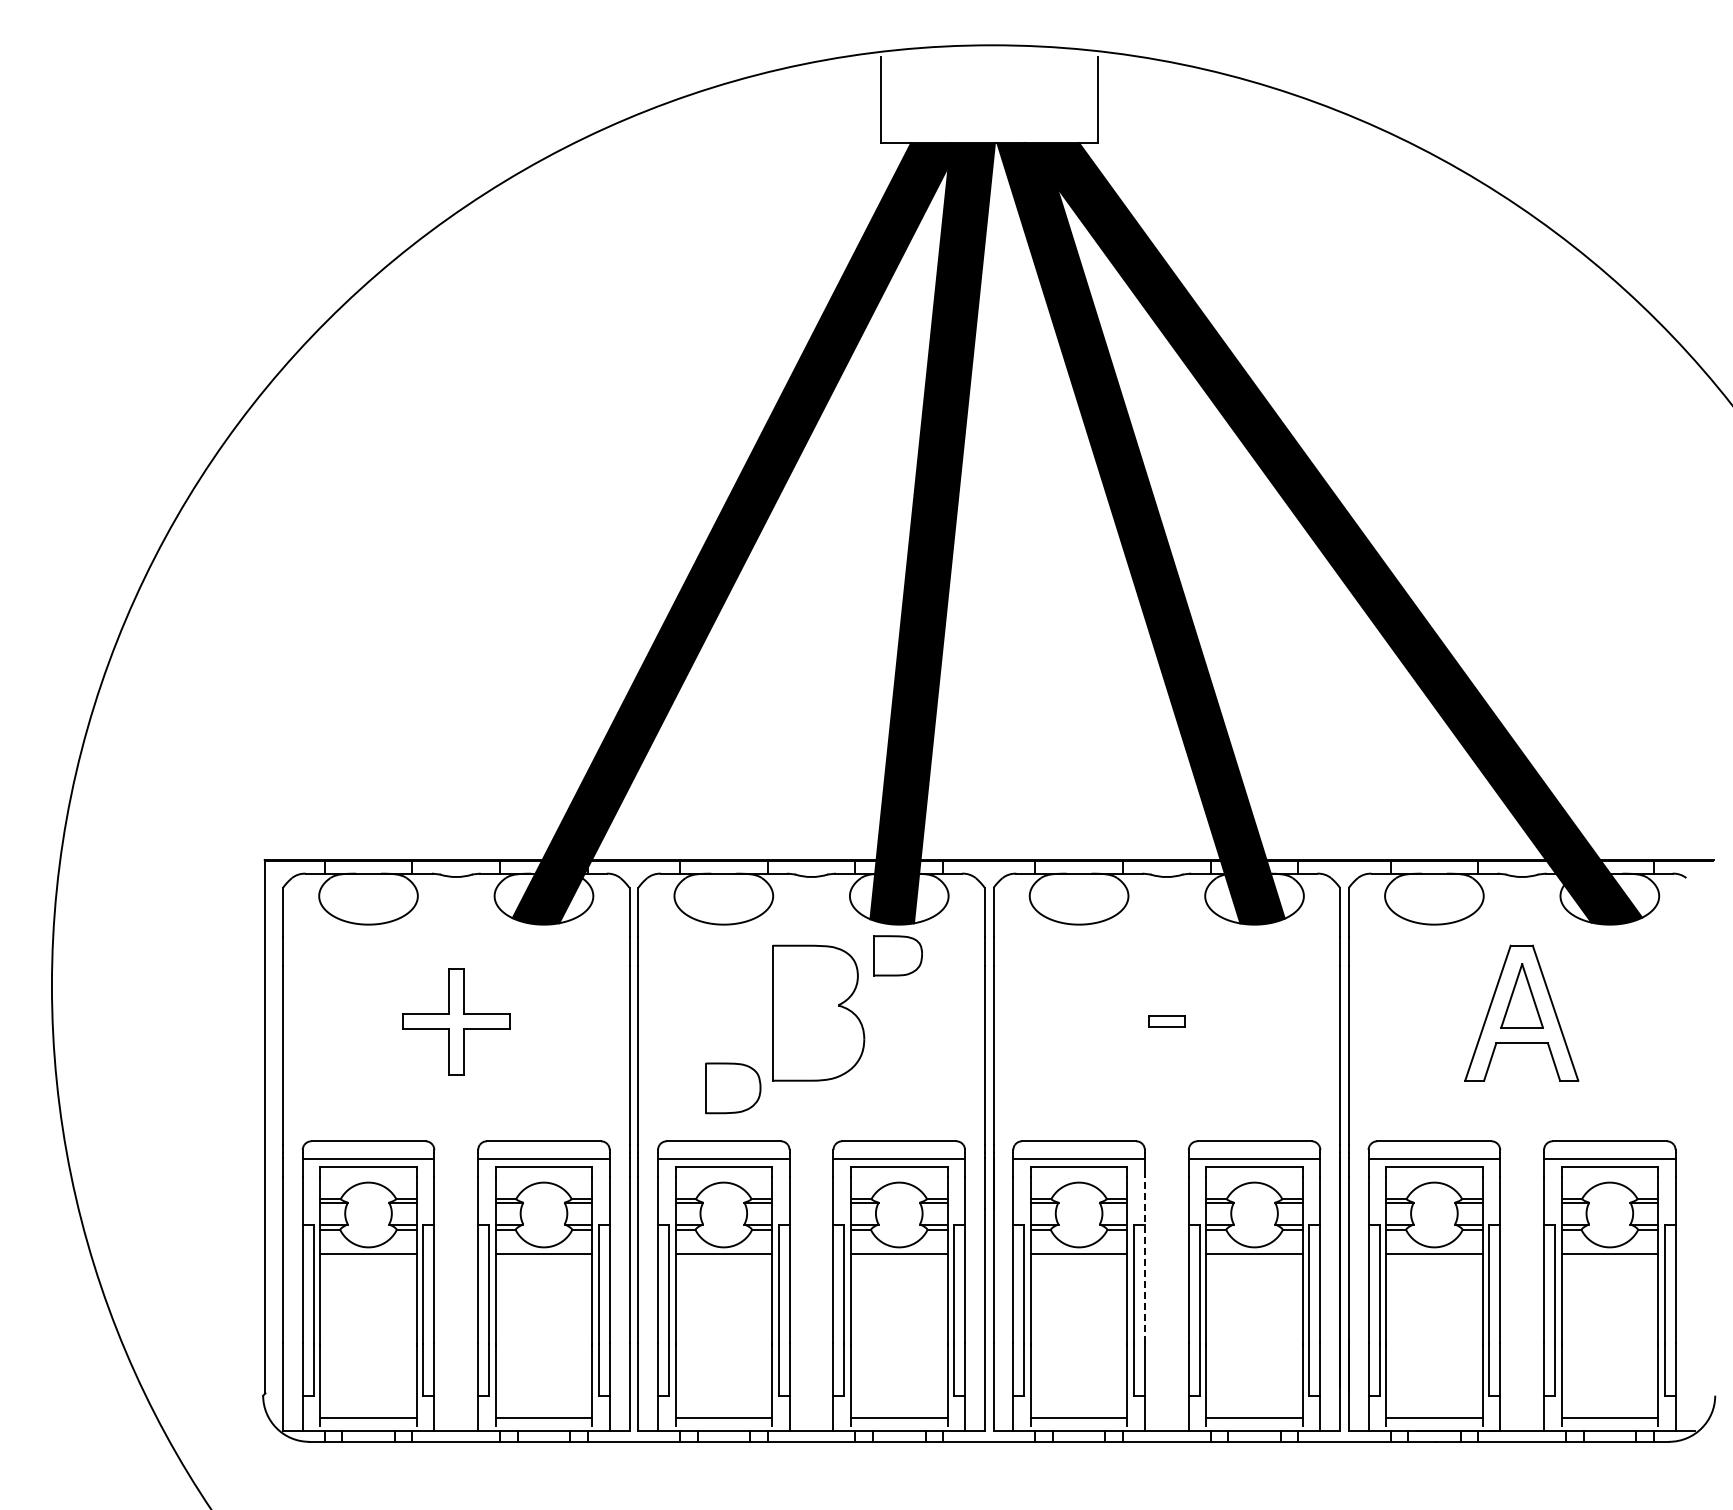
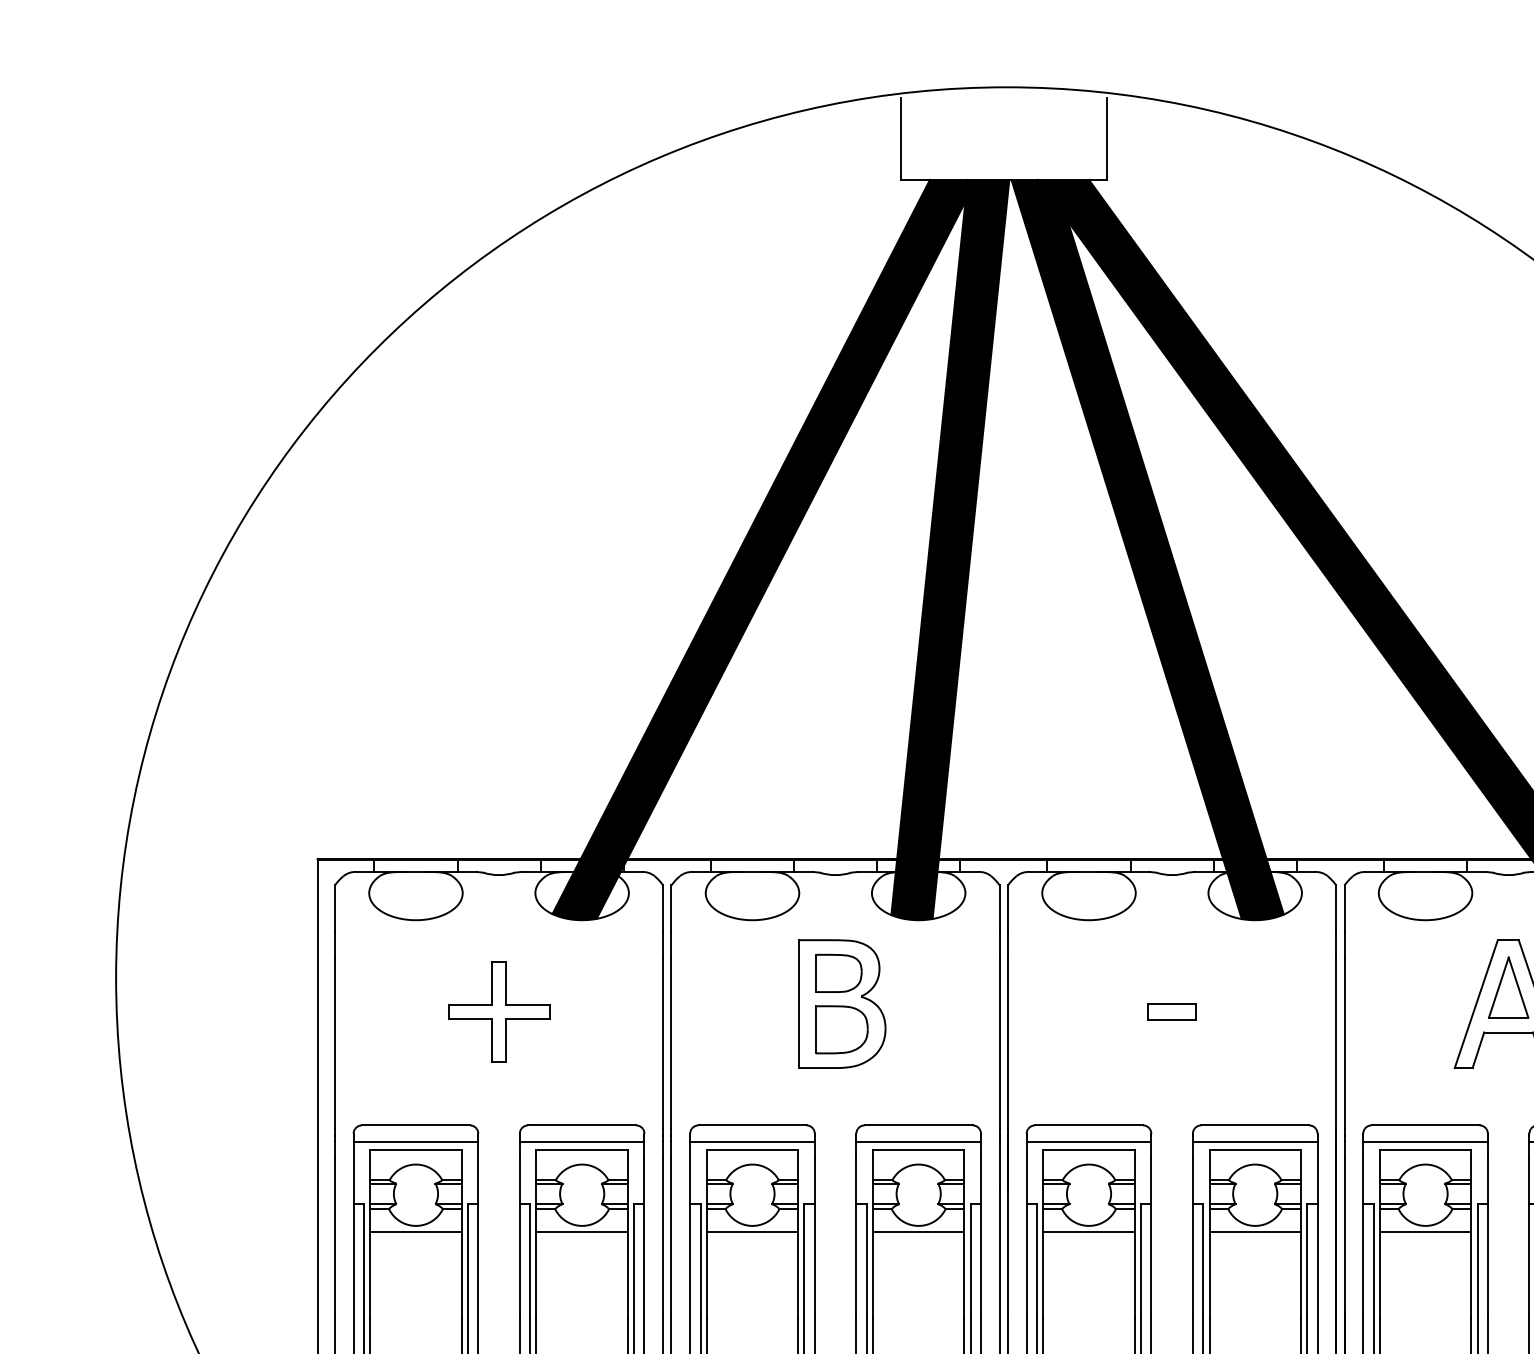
part: (897, 955) -> (838, 973), moved
part: (1166, 1021) -> (1171, 1011), size x1.43
part: (733, 1088) -> (842, 1029), moved
line: (1144, 1259) -> (1150, 1237), dashed -> solid

